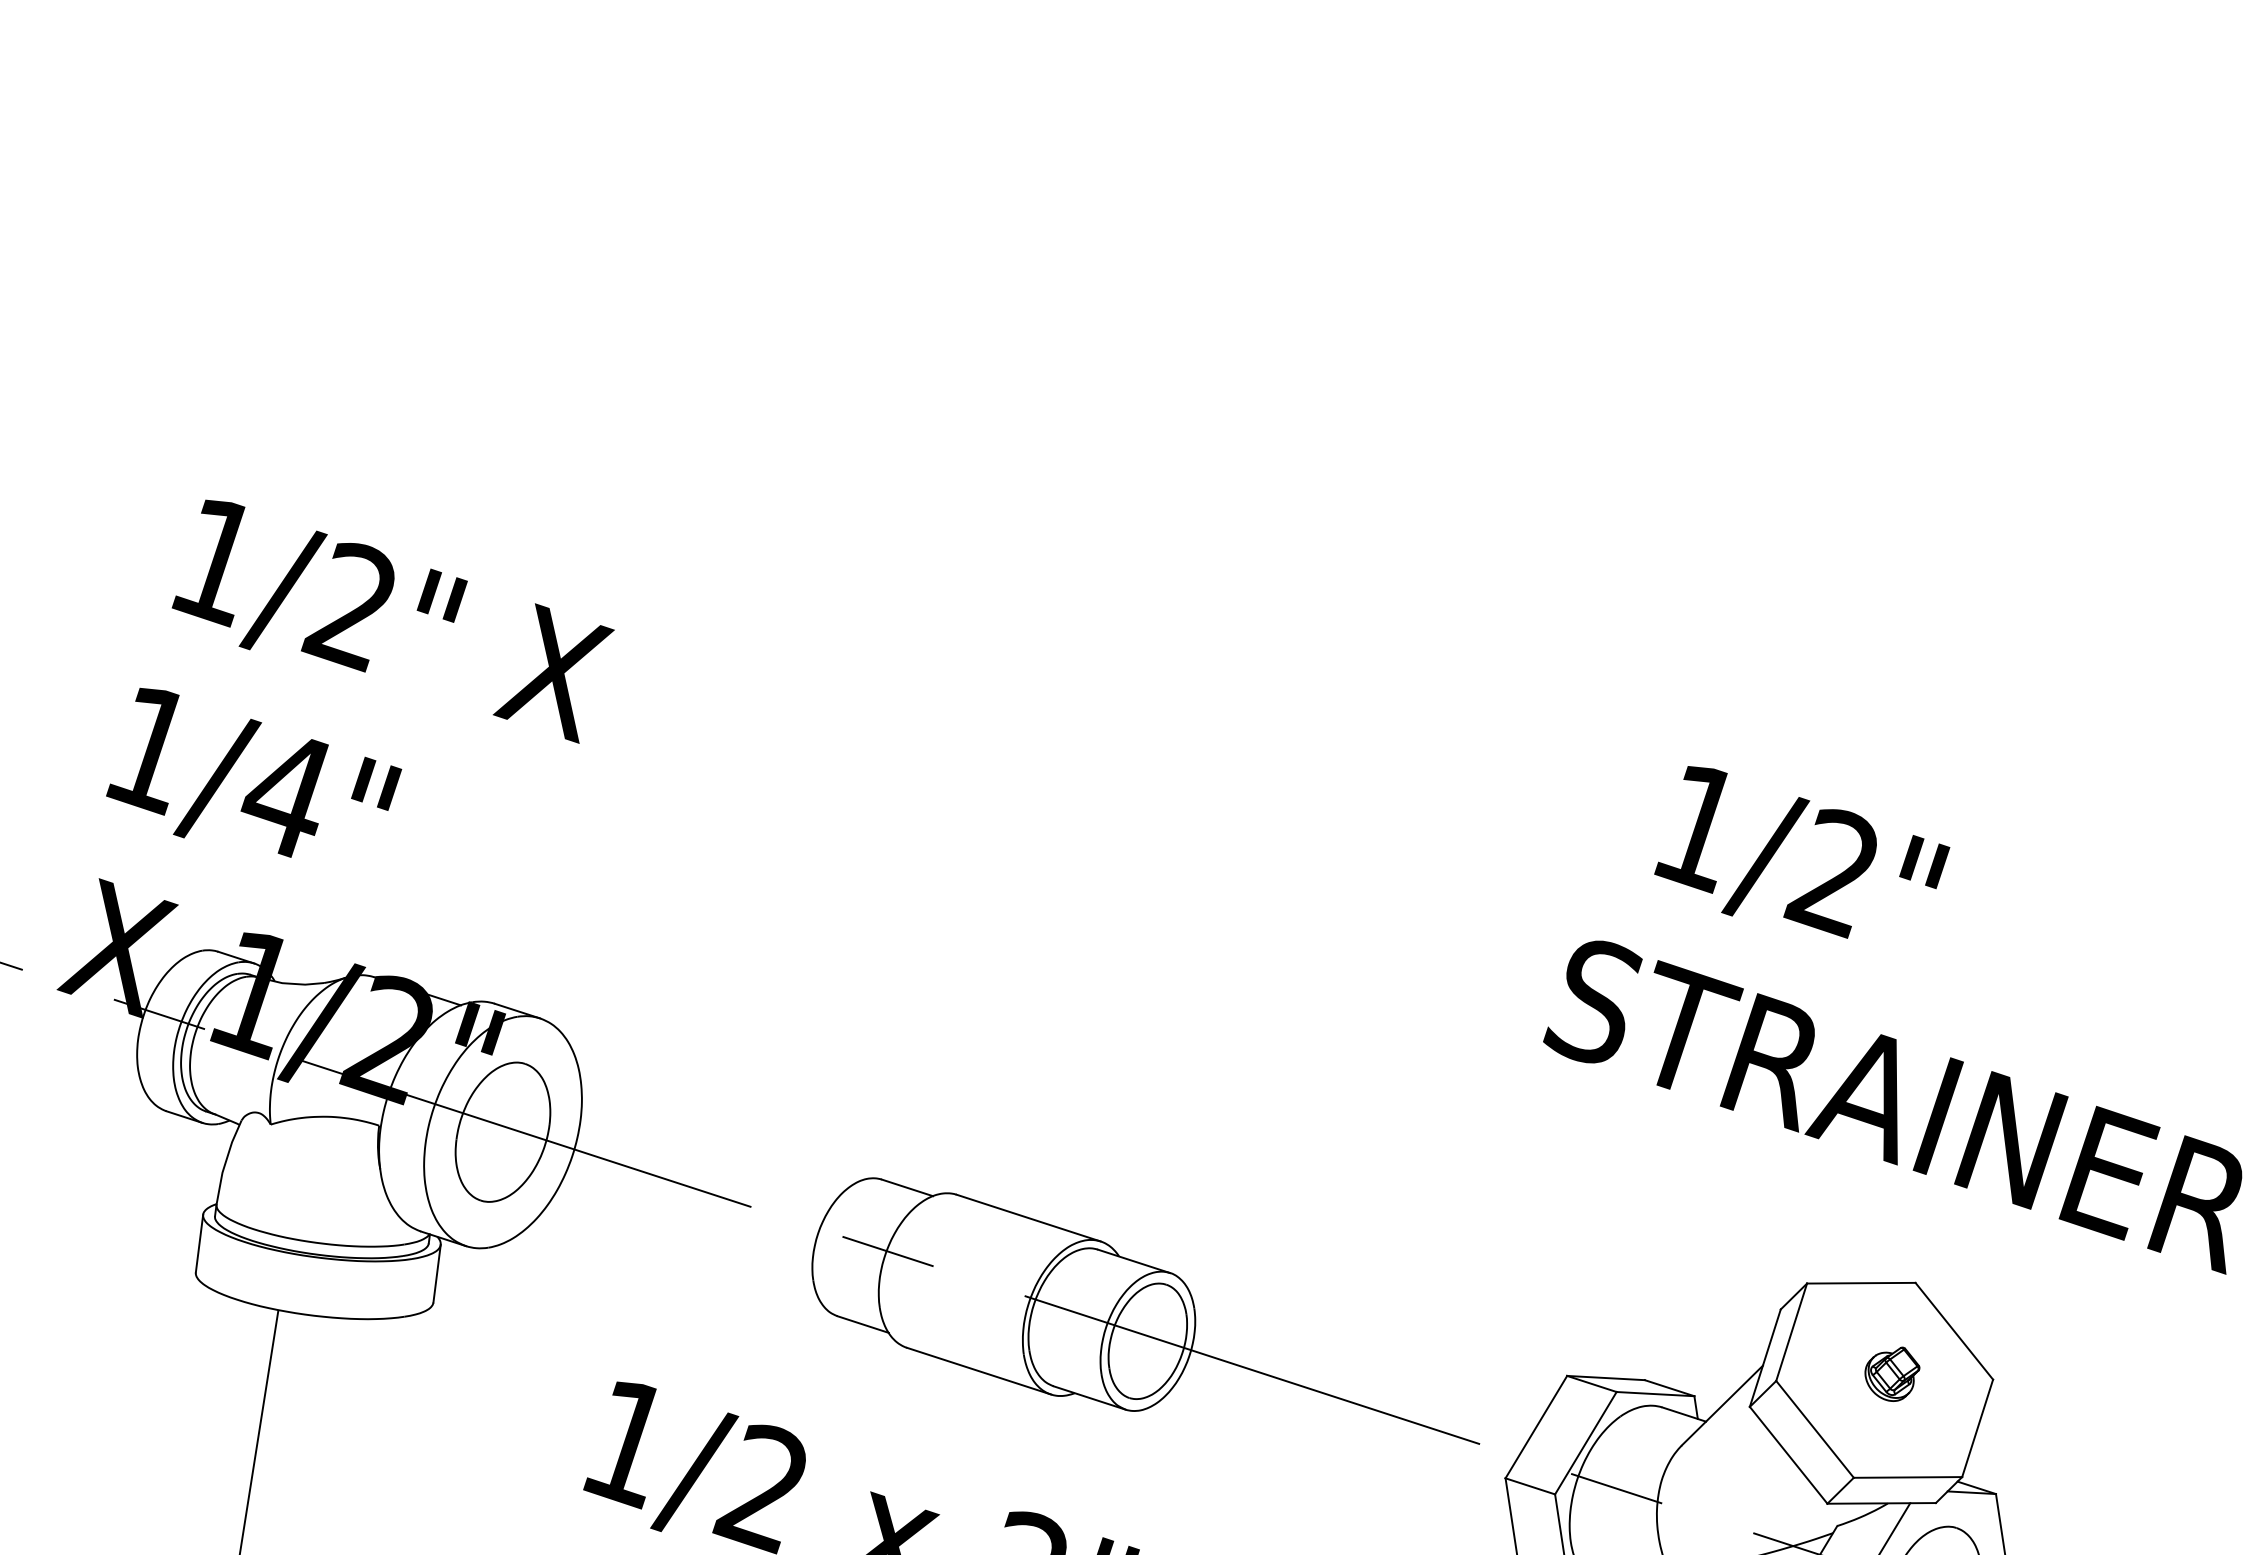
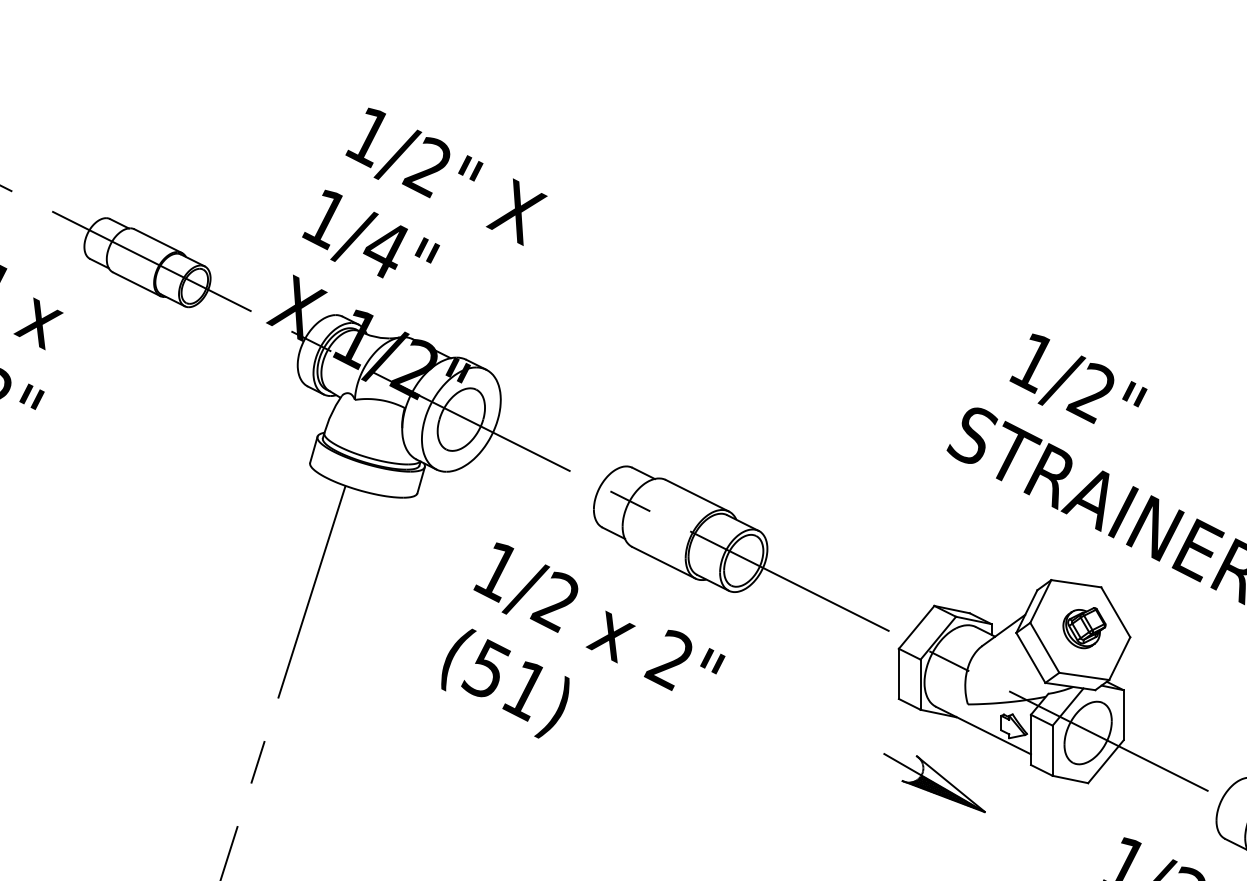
part: (1893, 1375) -> (1084, 628), size x1.67

